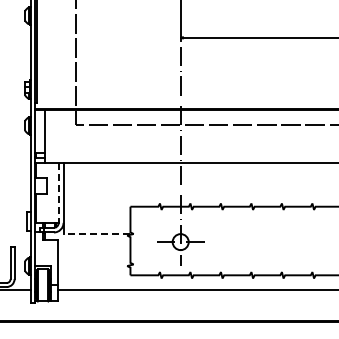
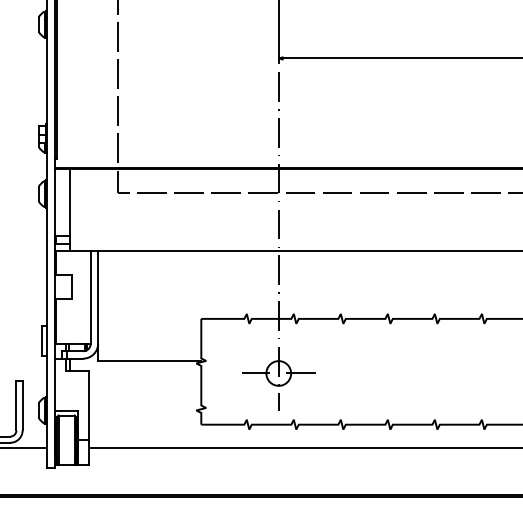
line: (58, 193) -> (90, 298), dashed -> solid
line: (96, 234) -> (148, 361), dashed -> solid

